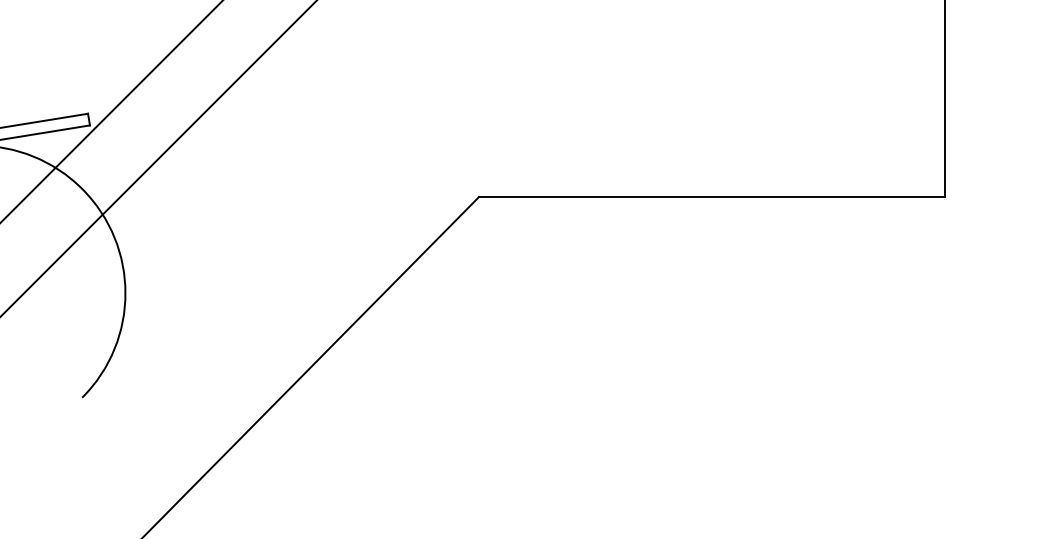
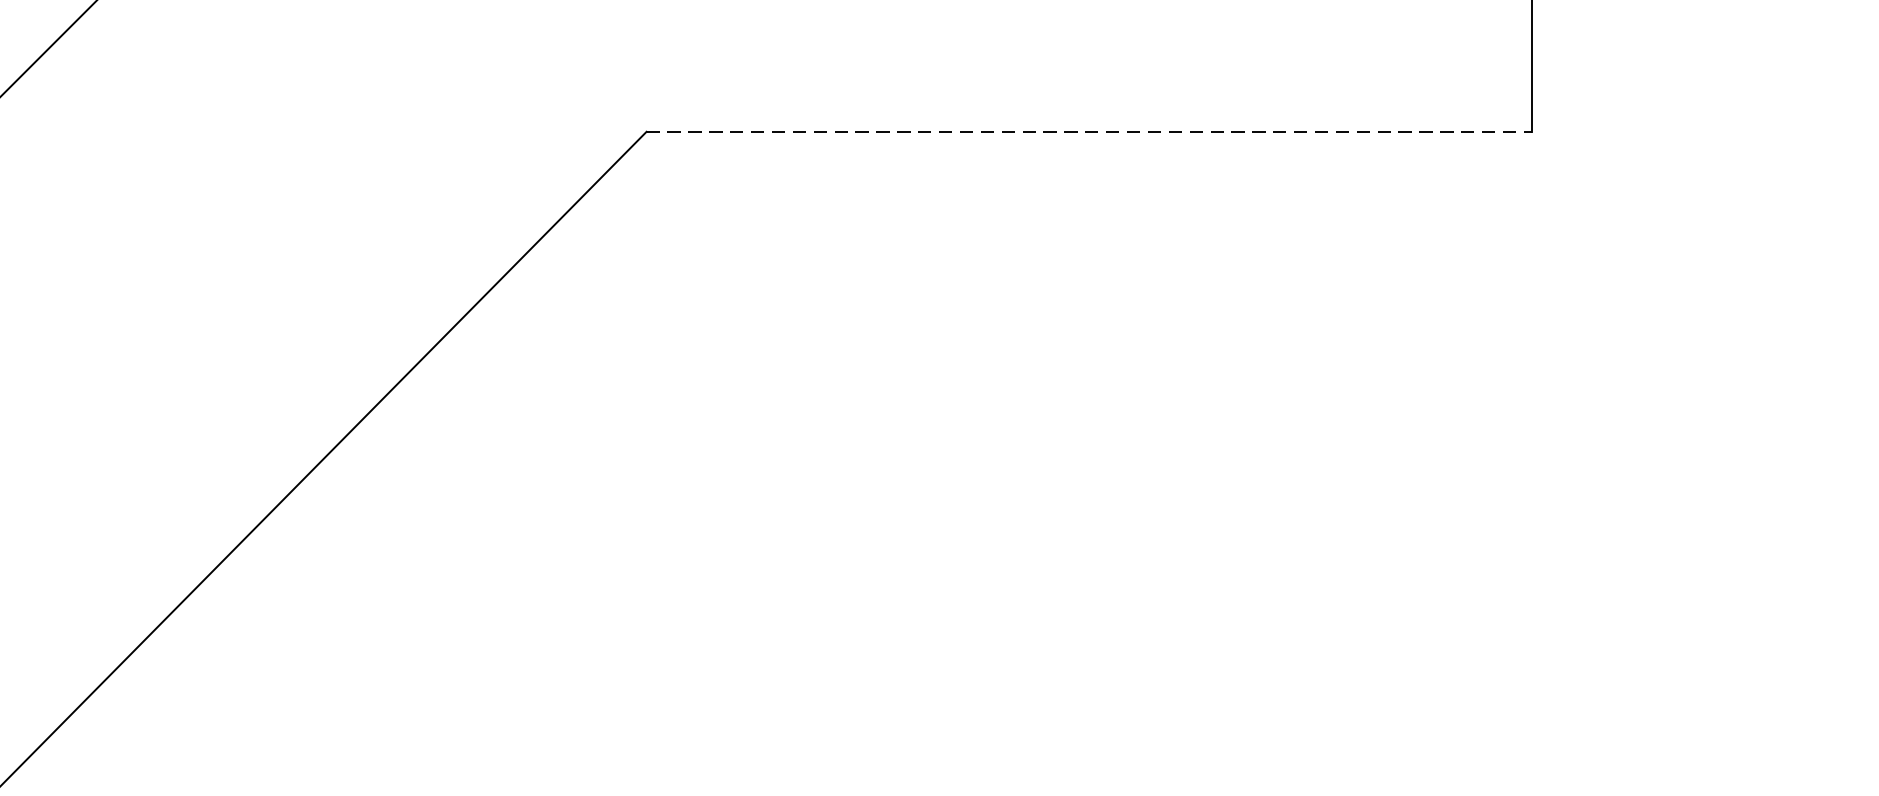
line: (712, 197) -> (1090, 132), solid -> dashed

